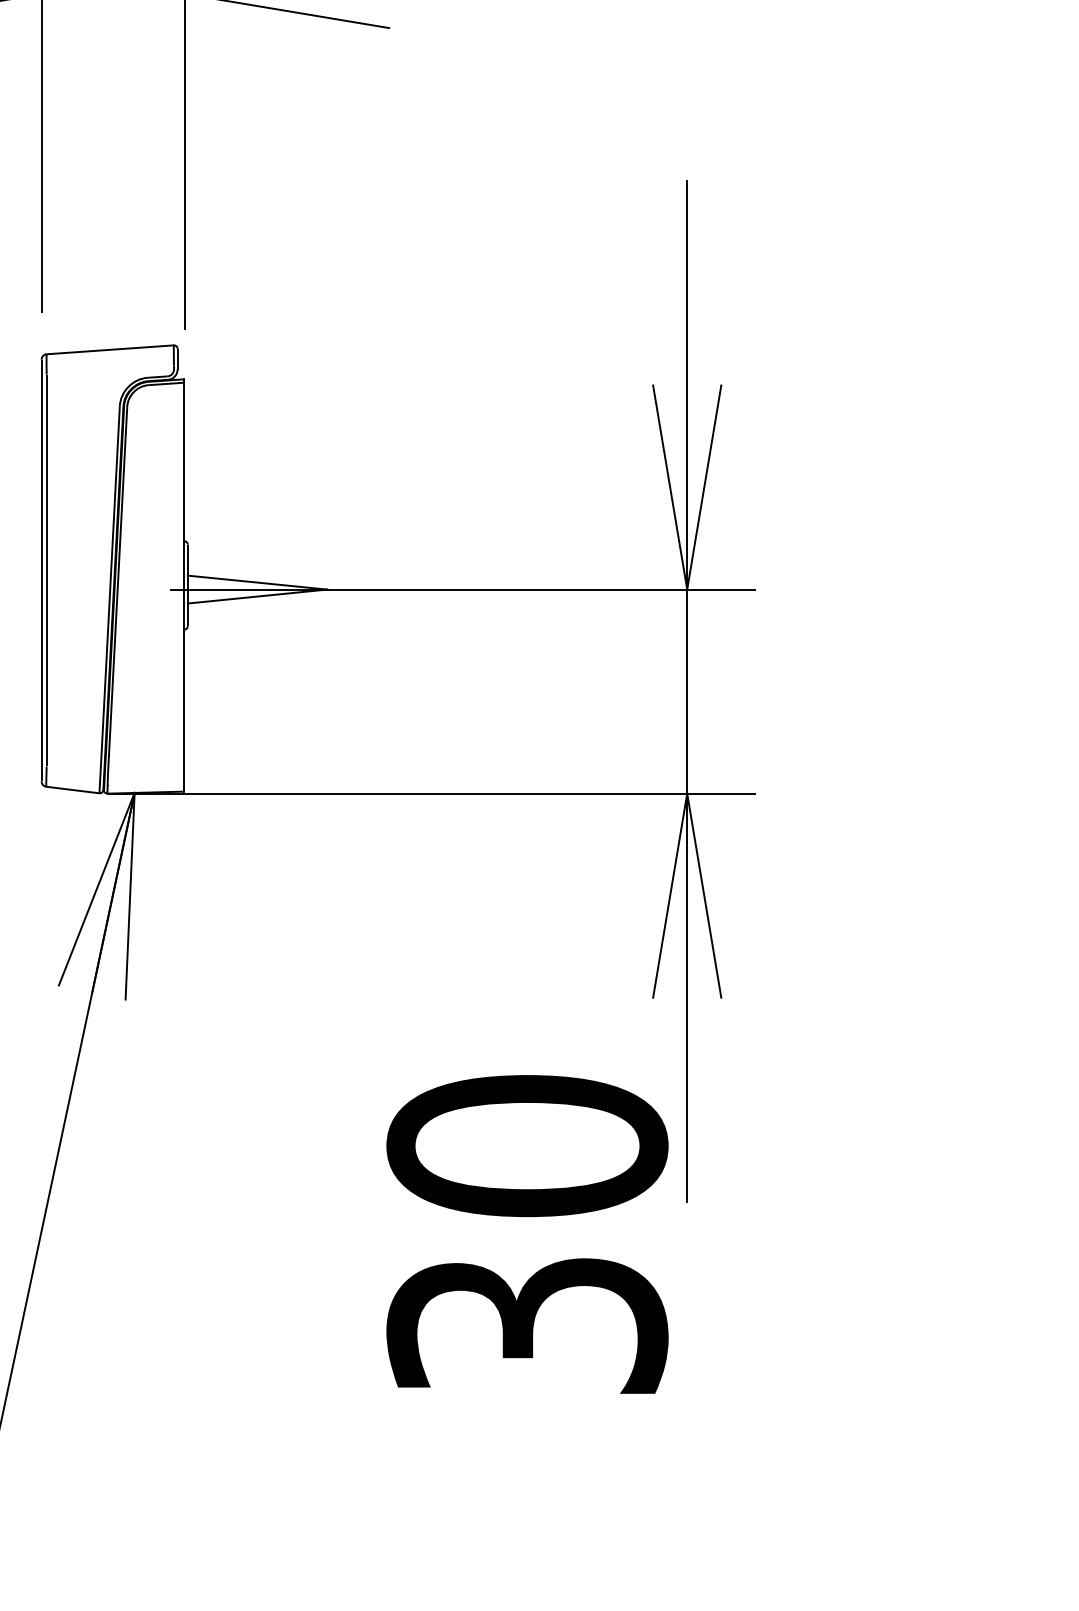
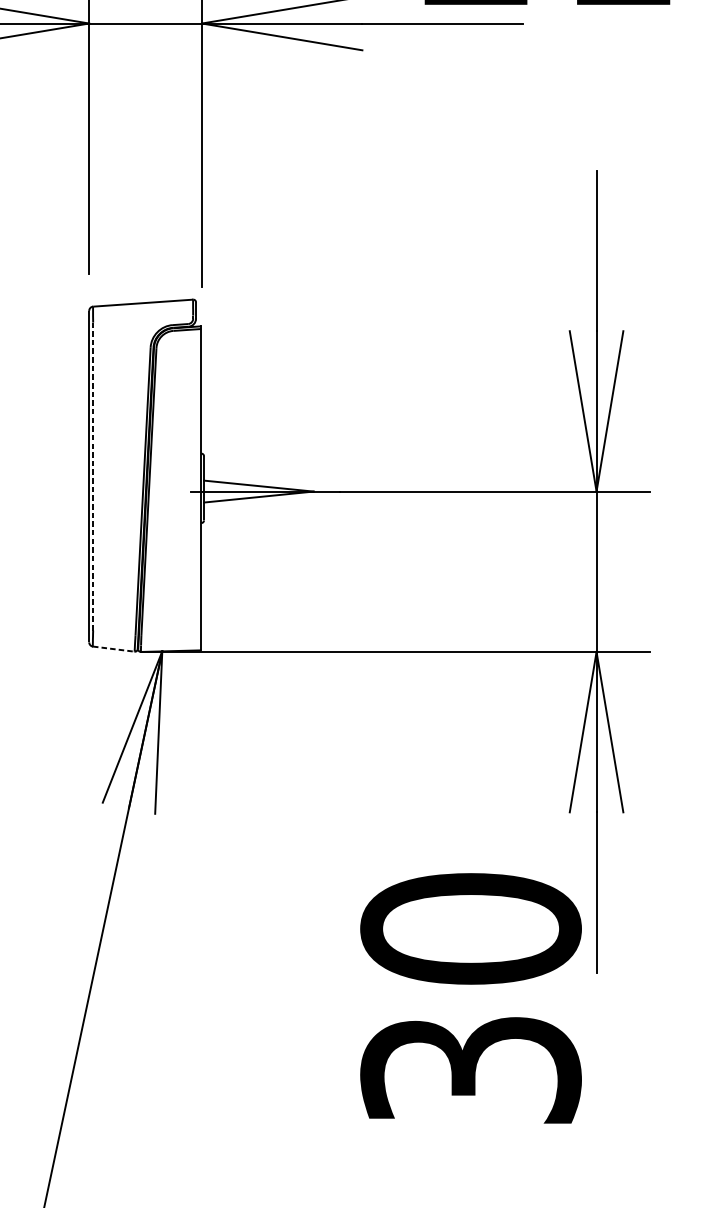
line: (46, 570) -> (93, 476), solid -> dashed
line: (72, 790) -> (113, 649), solid -> dashed

